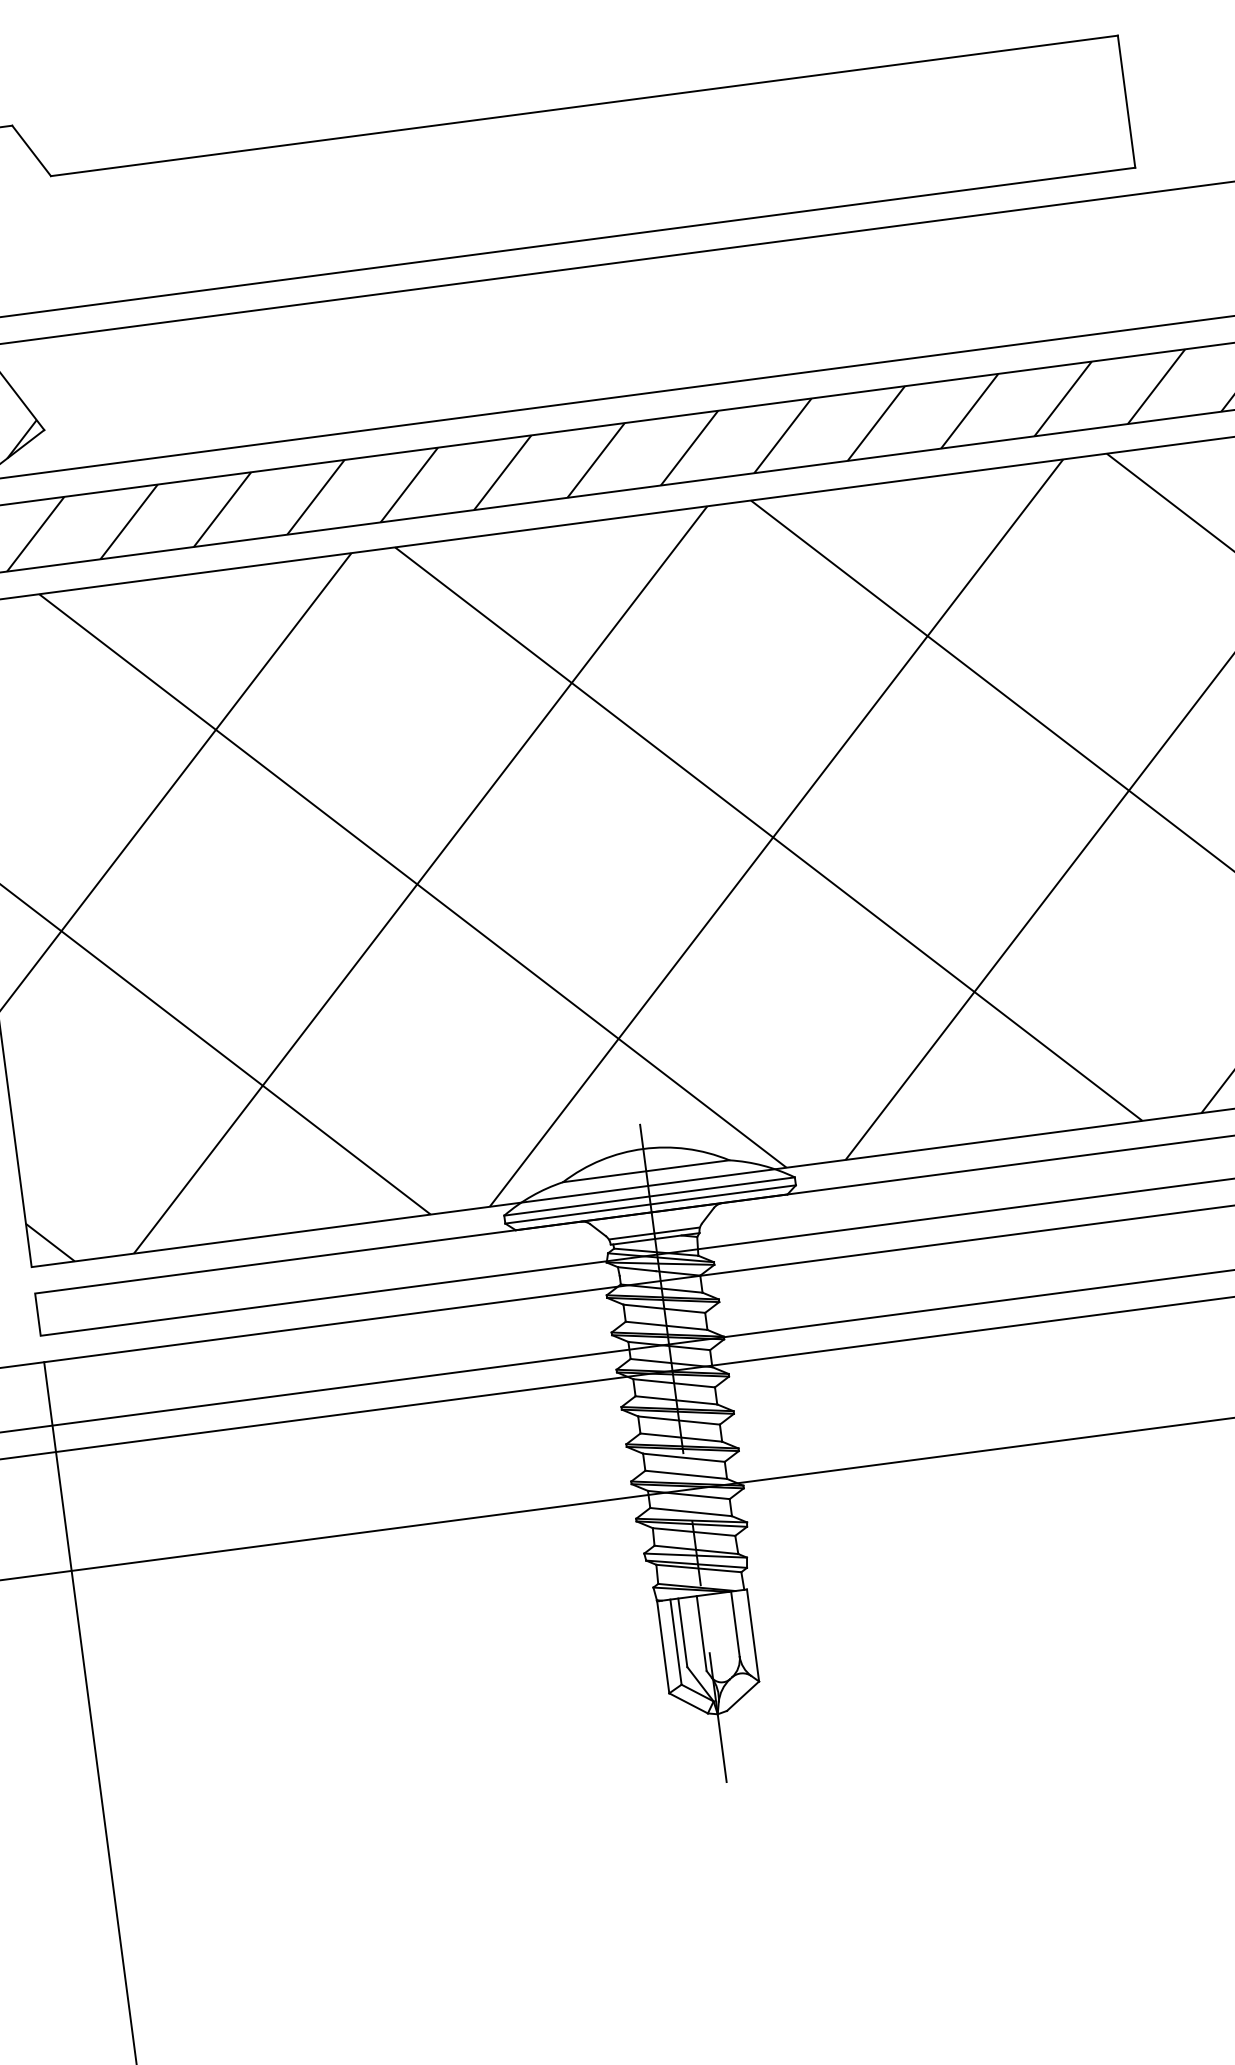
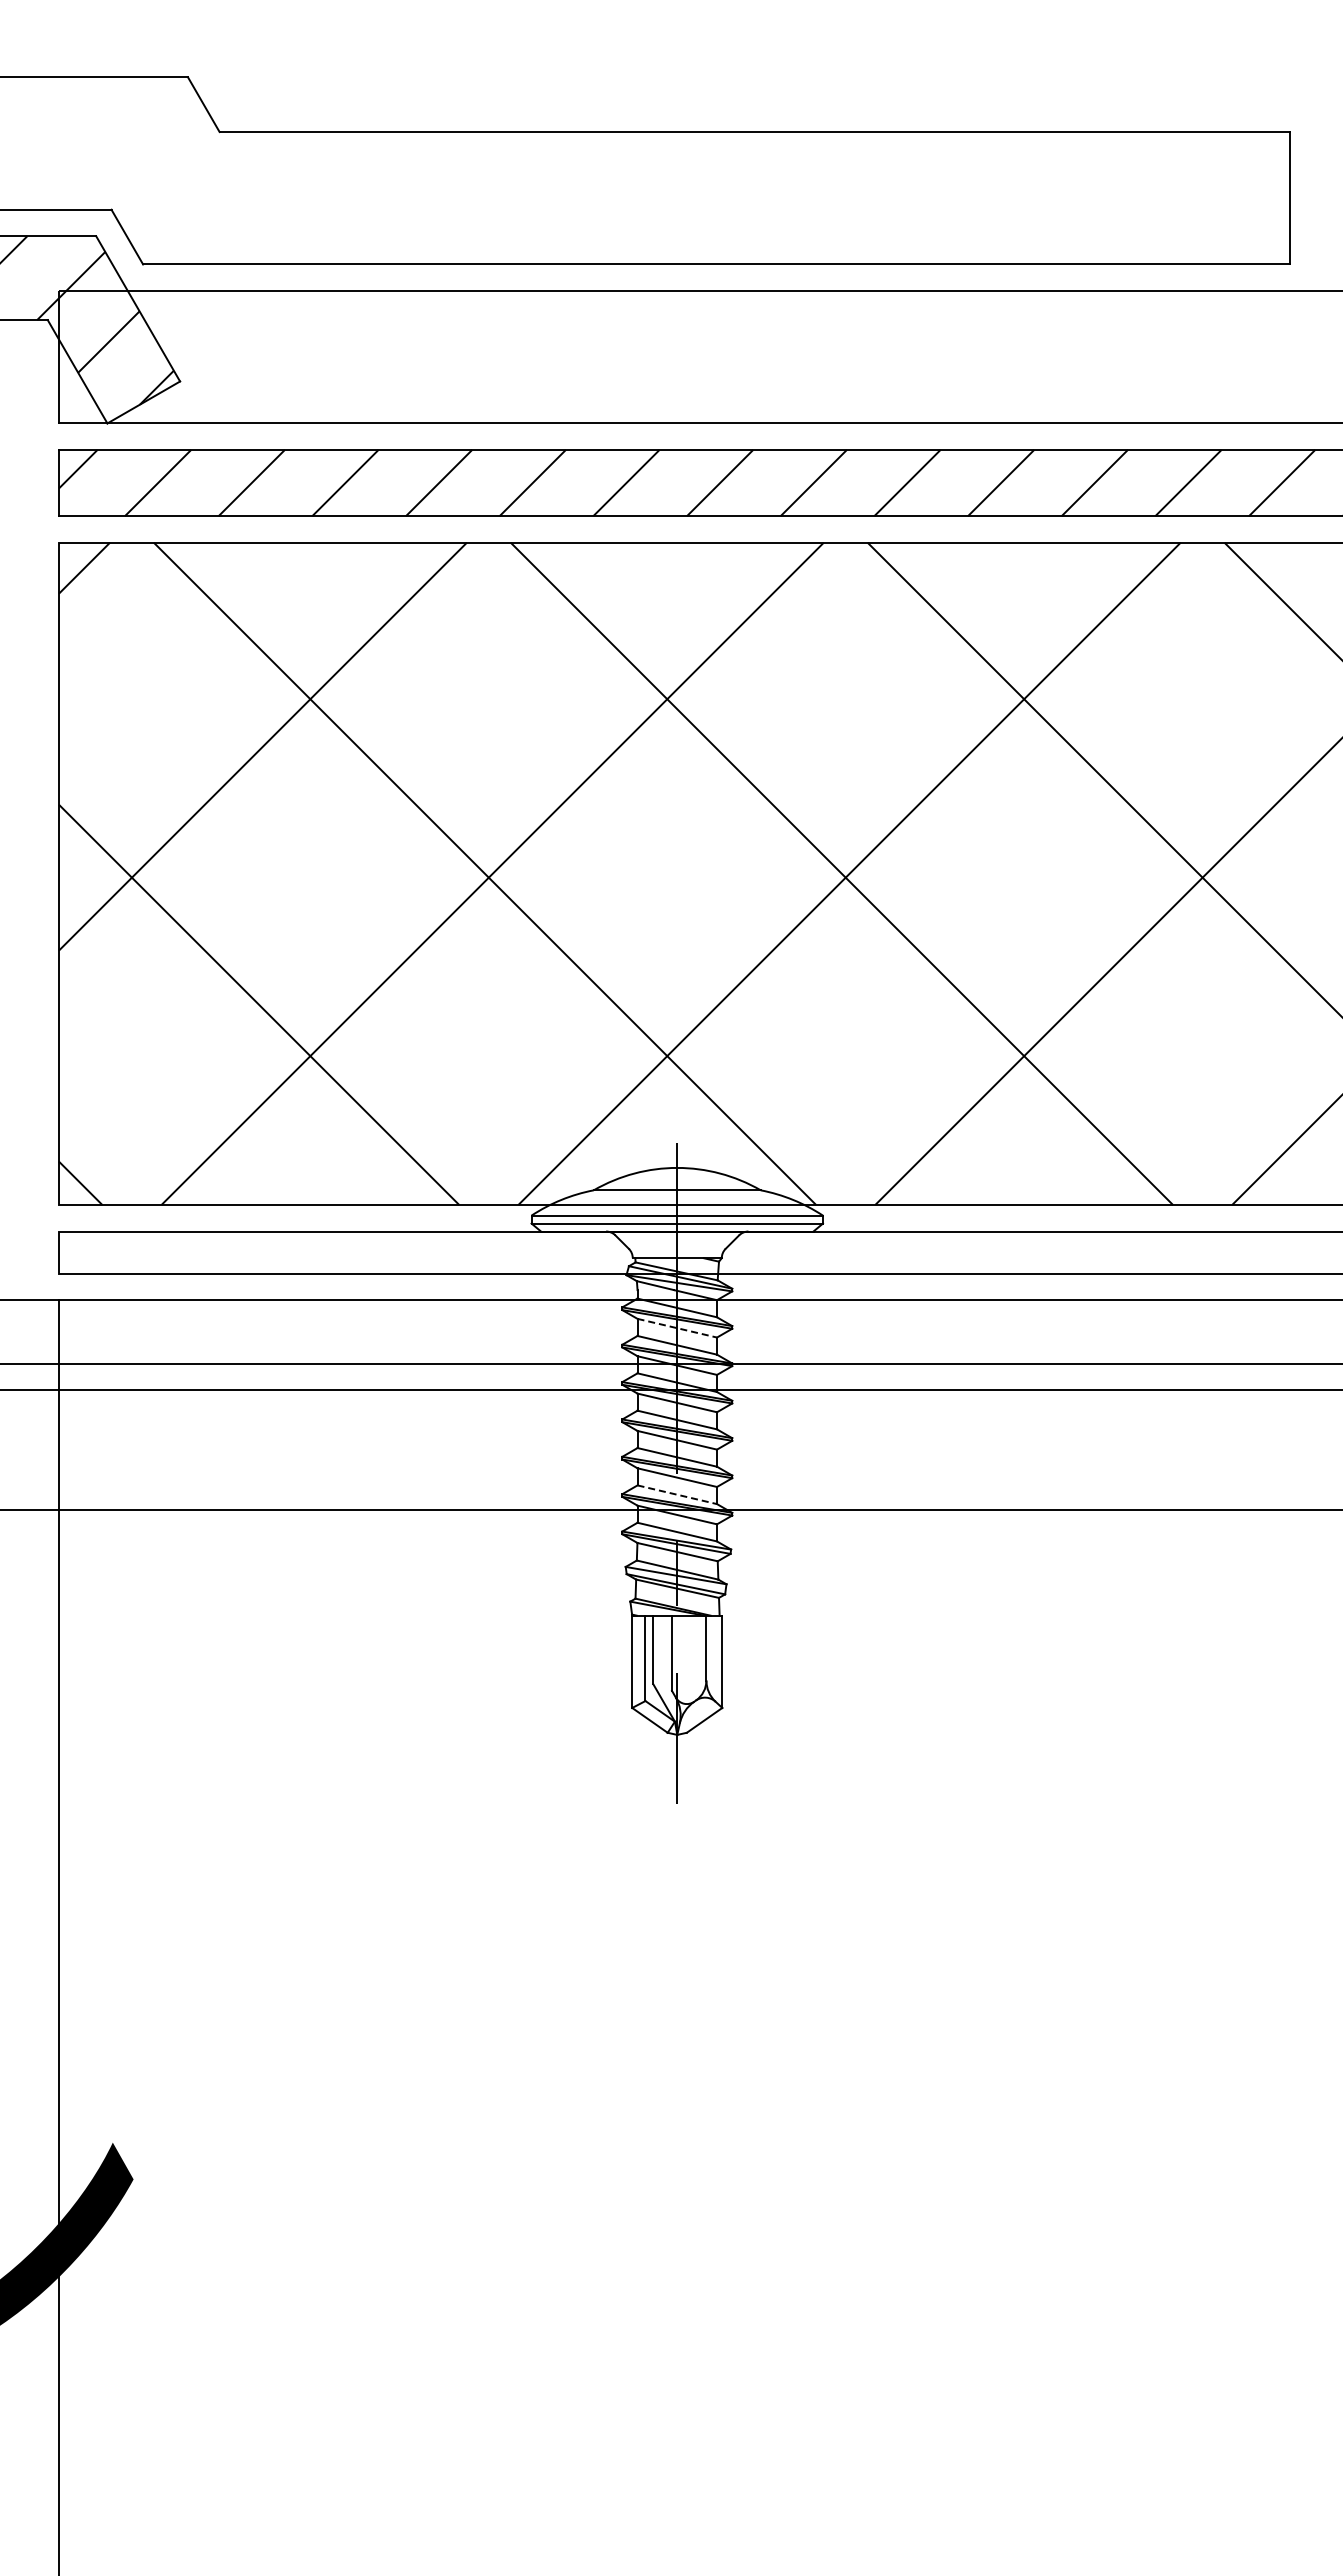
line: (653, 1233) -> (676, 1252), removed
line: (664, 1309) -> (677, 1328), solid -> dashed
line: (686, 1474) -> (677, 1494), solid -> dashed

